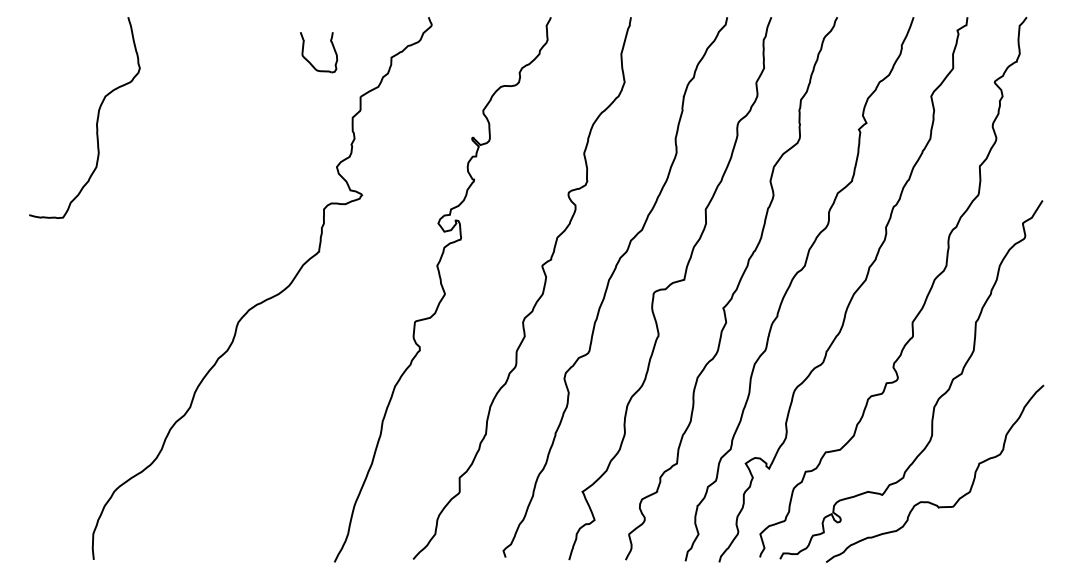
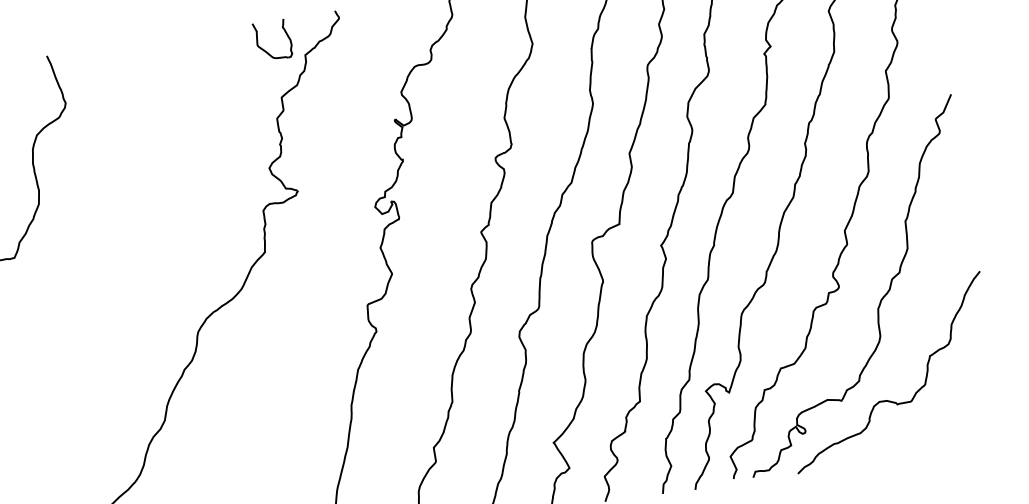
part: (309, 61) -> (265, 50), moved

